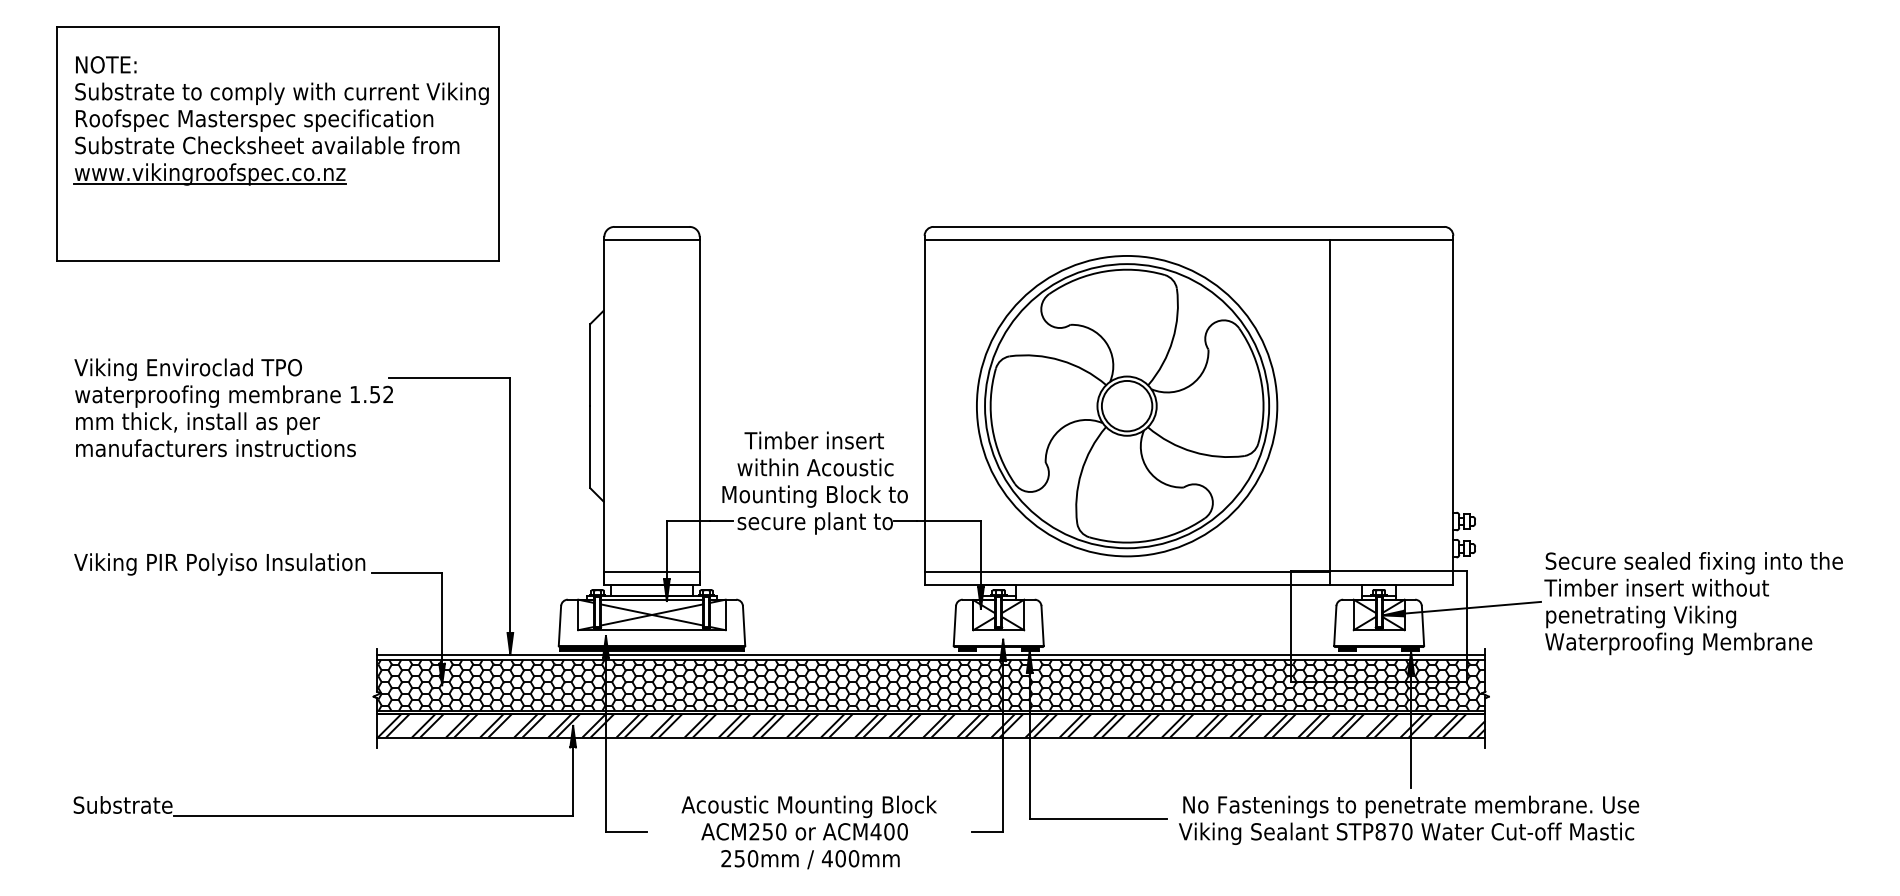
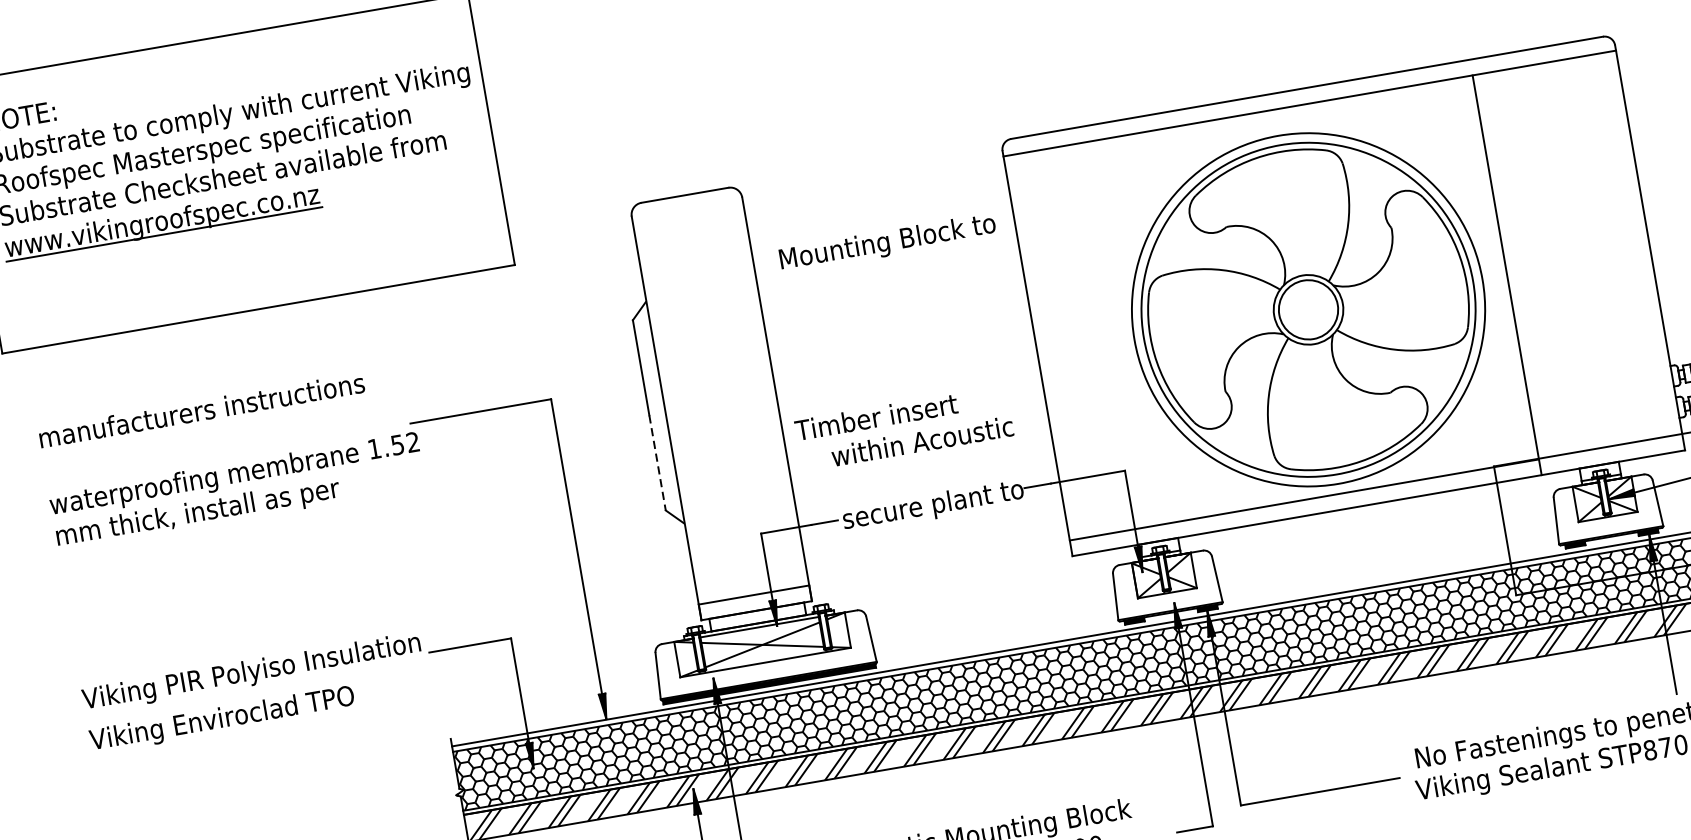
line: (651, 240) -> (687, 211), removed
text: (187, 369) -> (221, 719), moved
part: (1127, 406) -> (1309, 310), moved
text: (813, 440) -> (875, 417), moved
line: (590, 447) -> (657, 463), solid -> dashed
text: (215, 448) -> (201, 410), moved
text: (814, 496) -> (887, 243), moved

